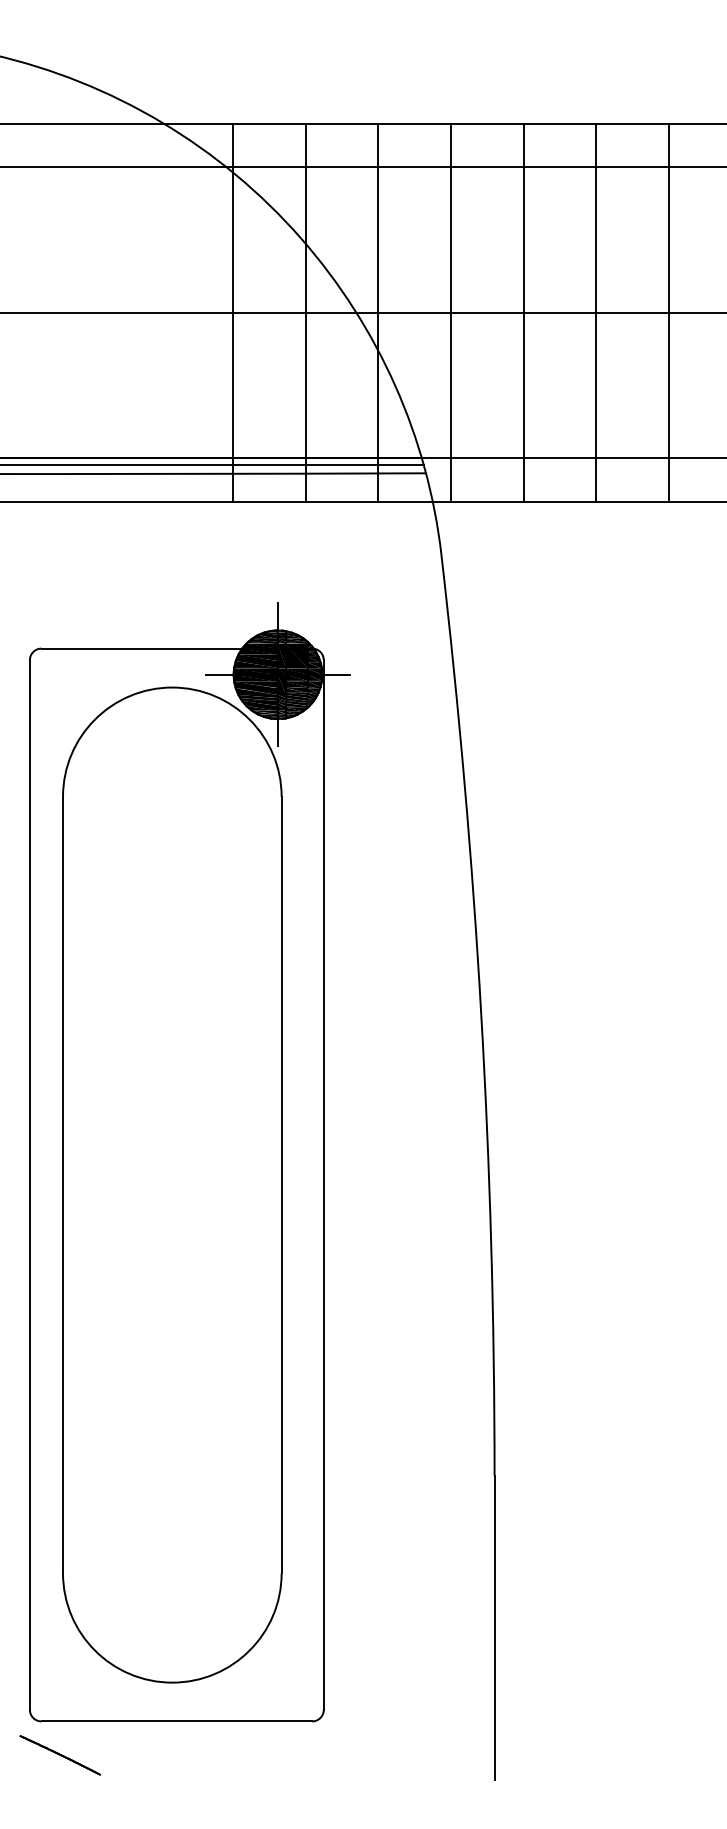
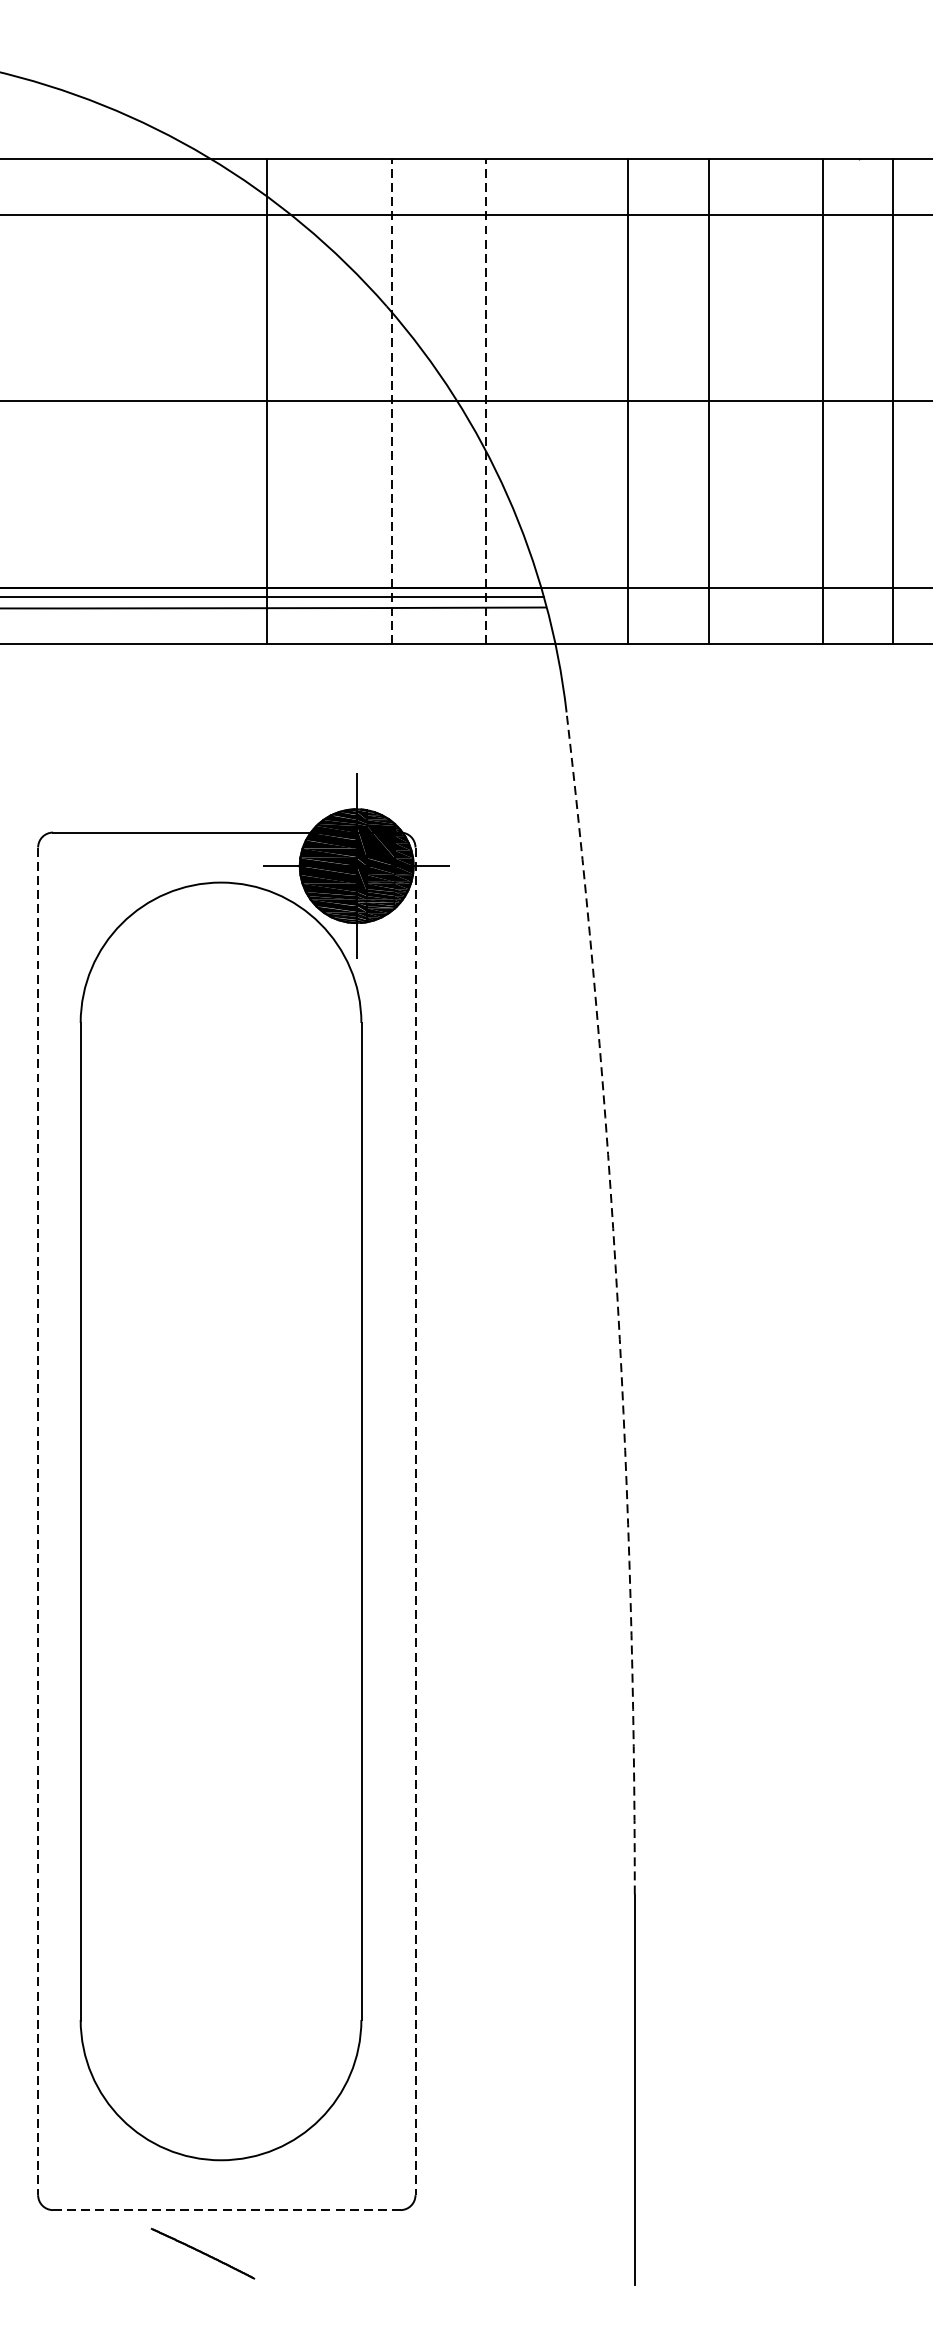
line: (232, 312) -> (266, 401), moved
line: (305, 312) -> (392, 401), solid -> dashed
line: (378, 312) -> (485, 401), solid -> dashed
line: (450, 312) -> (627, 401), moved
line: (523, 312) -> (709, 401), moved
line: (596, 312) -> (823, 401), moved
line: (669, 312) -> (894, 401), moved
arc: (481, 1014) -> (618, 1302), solid -> dashed
line: (29, 1185) -> (37, 1521), solid -> dashed
line: (323, 1185) -> (415, 1521), solid -> dashed
line: (177, 1721) -> (227, 2210), solid -> dashed
line: (60, 1755) -> (203, 2253), moved

